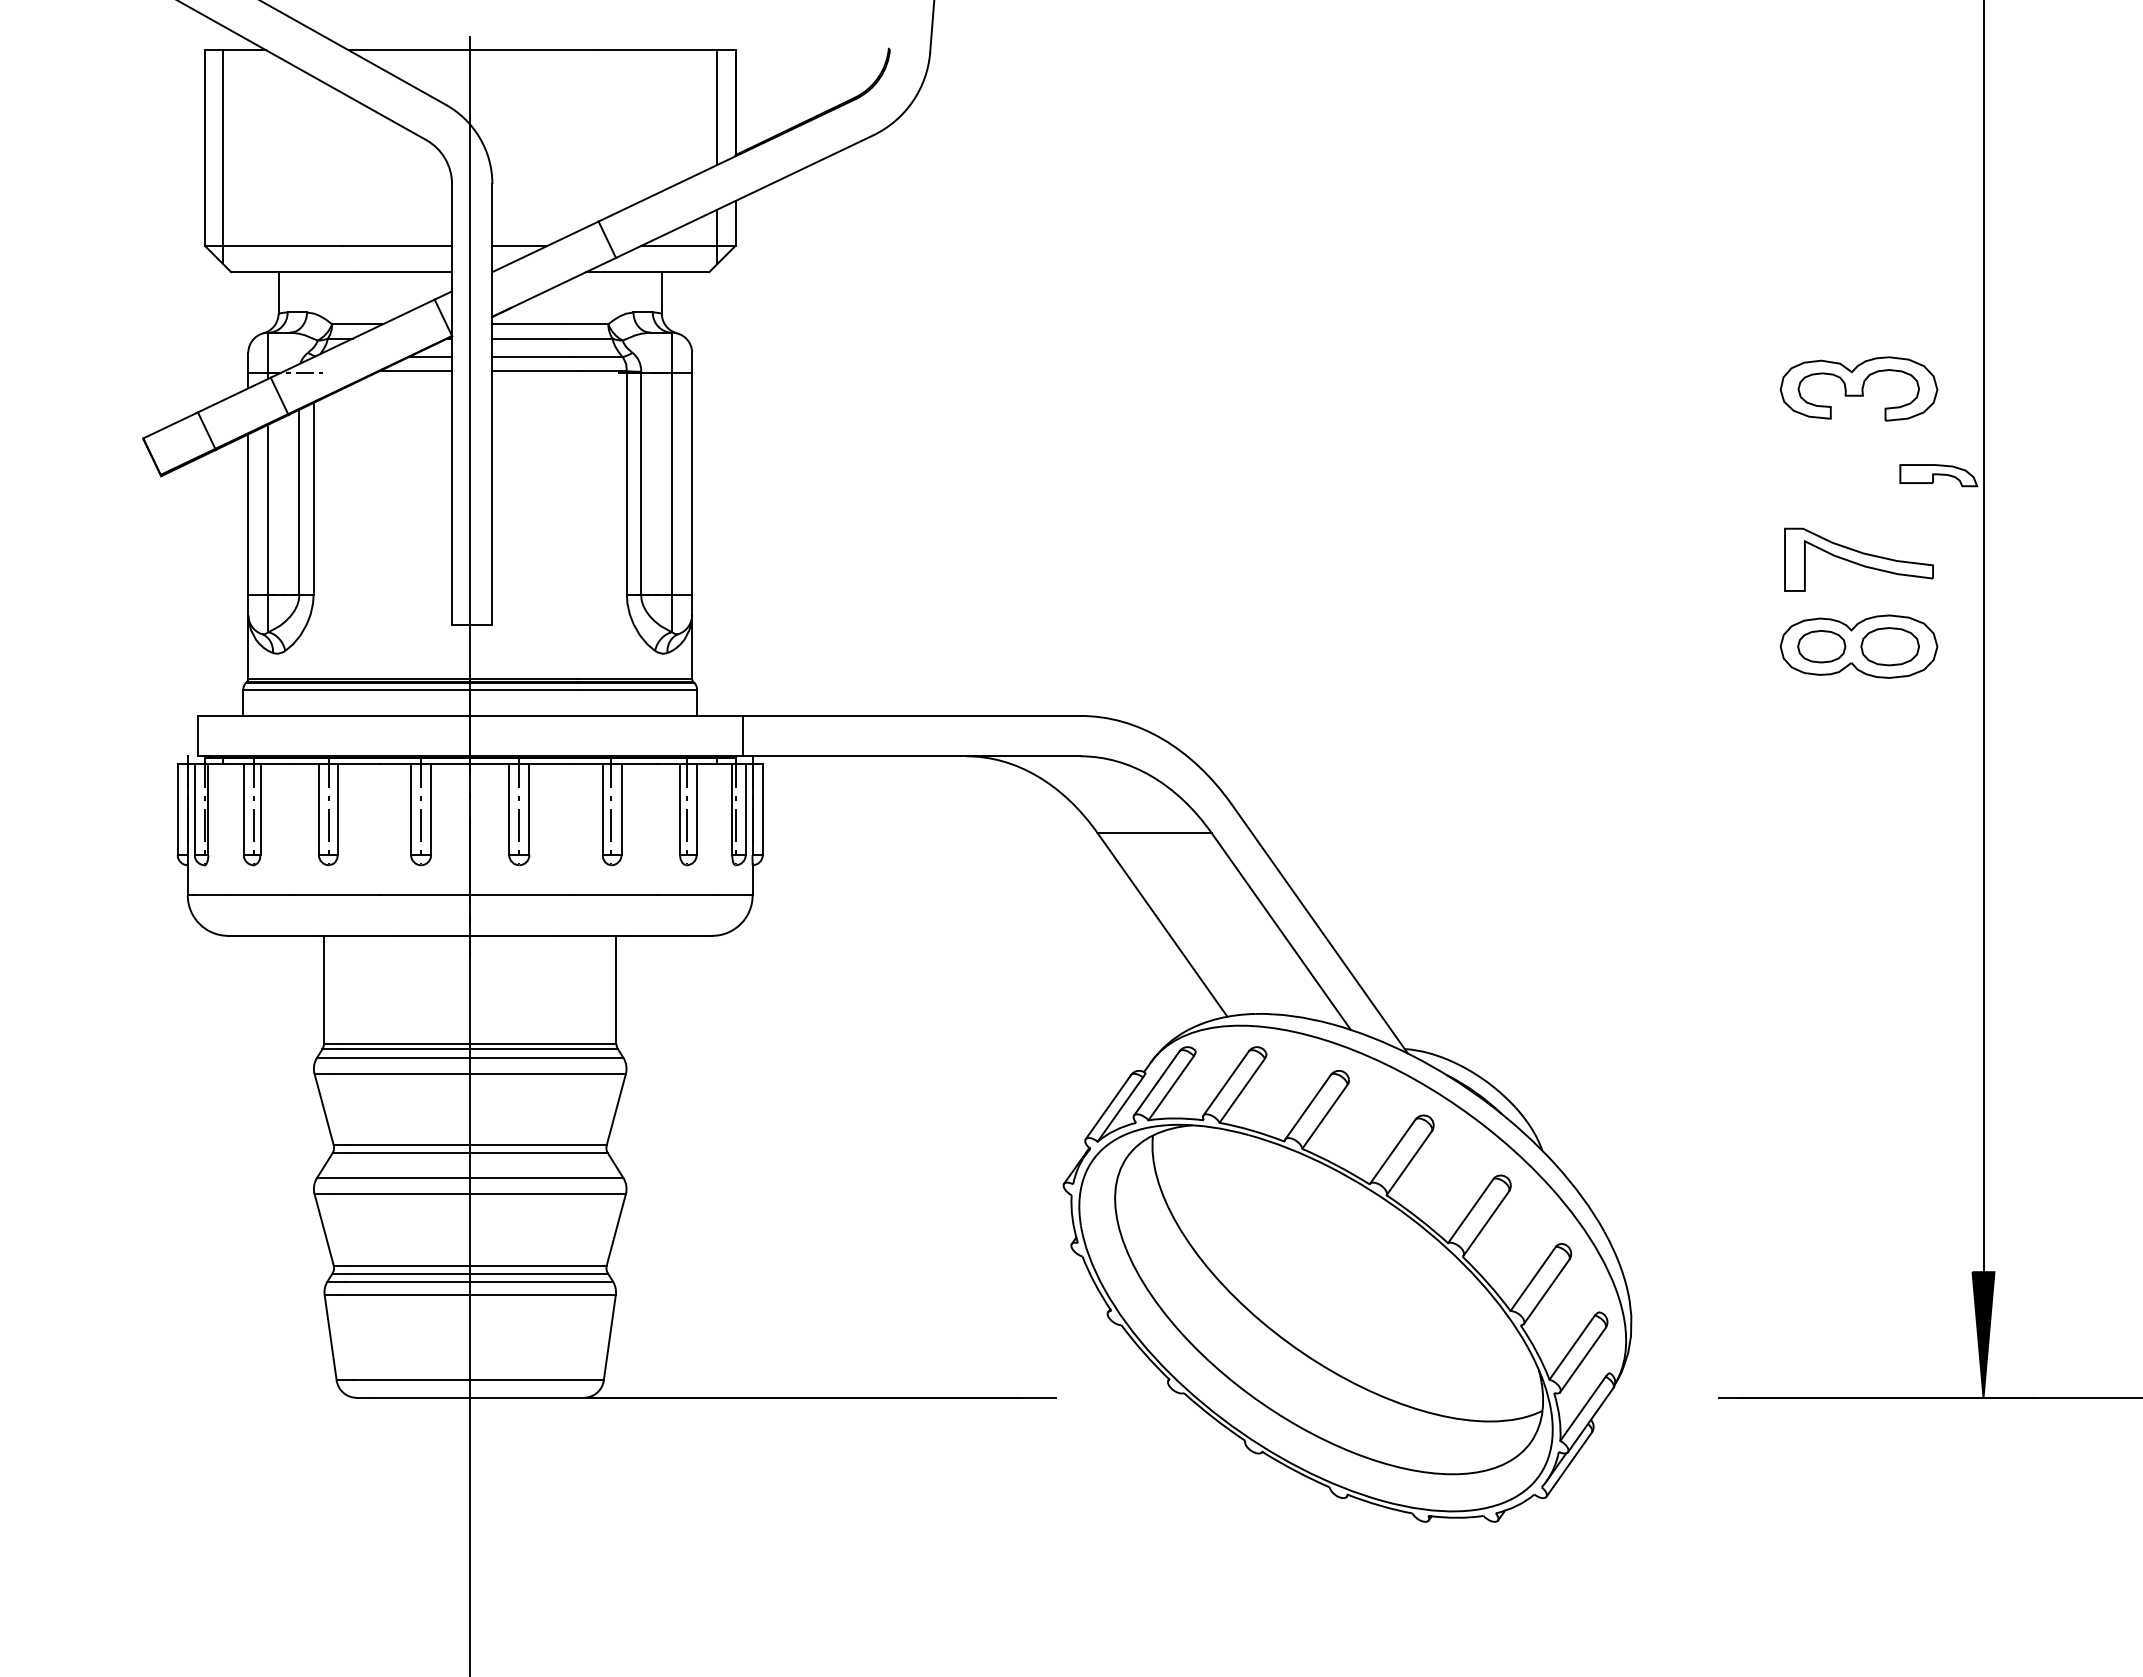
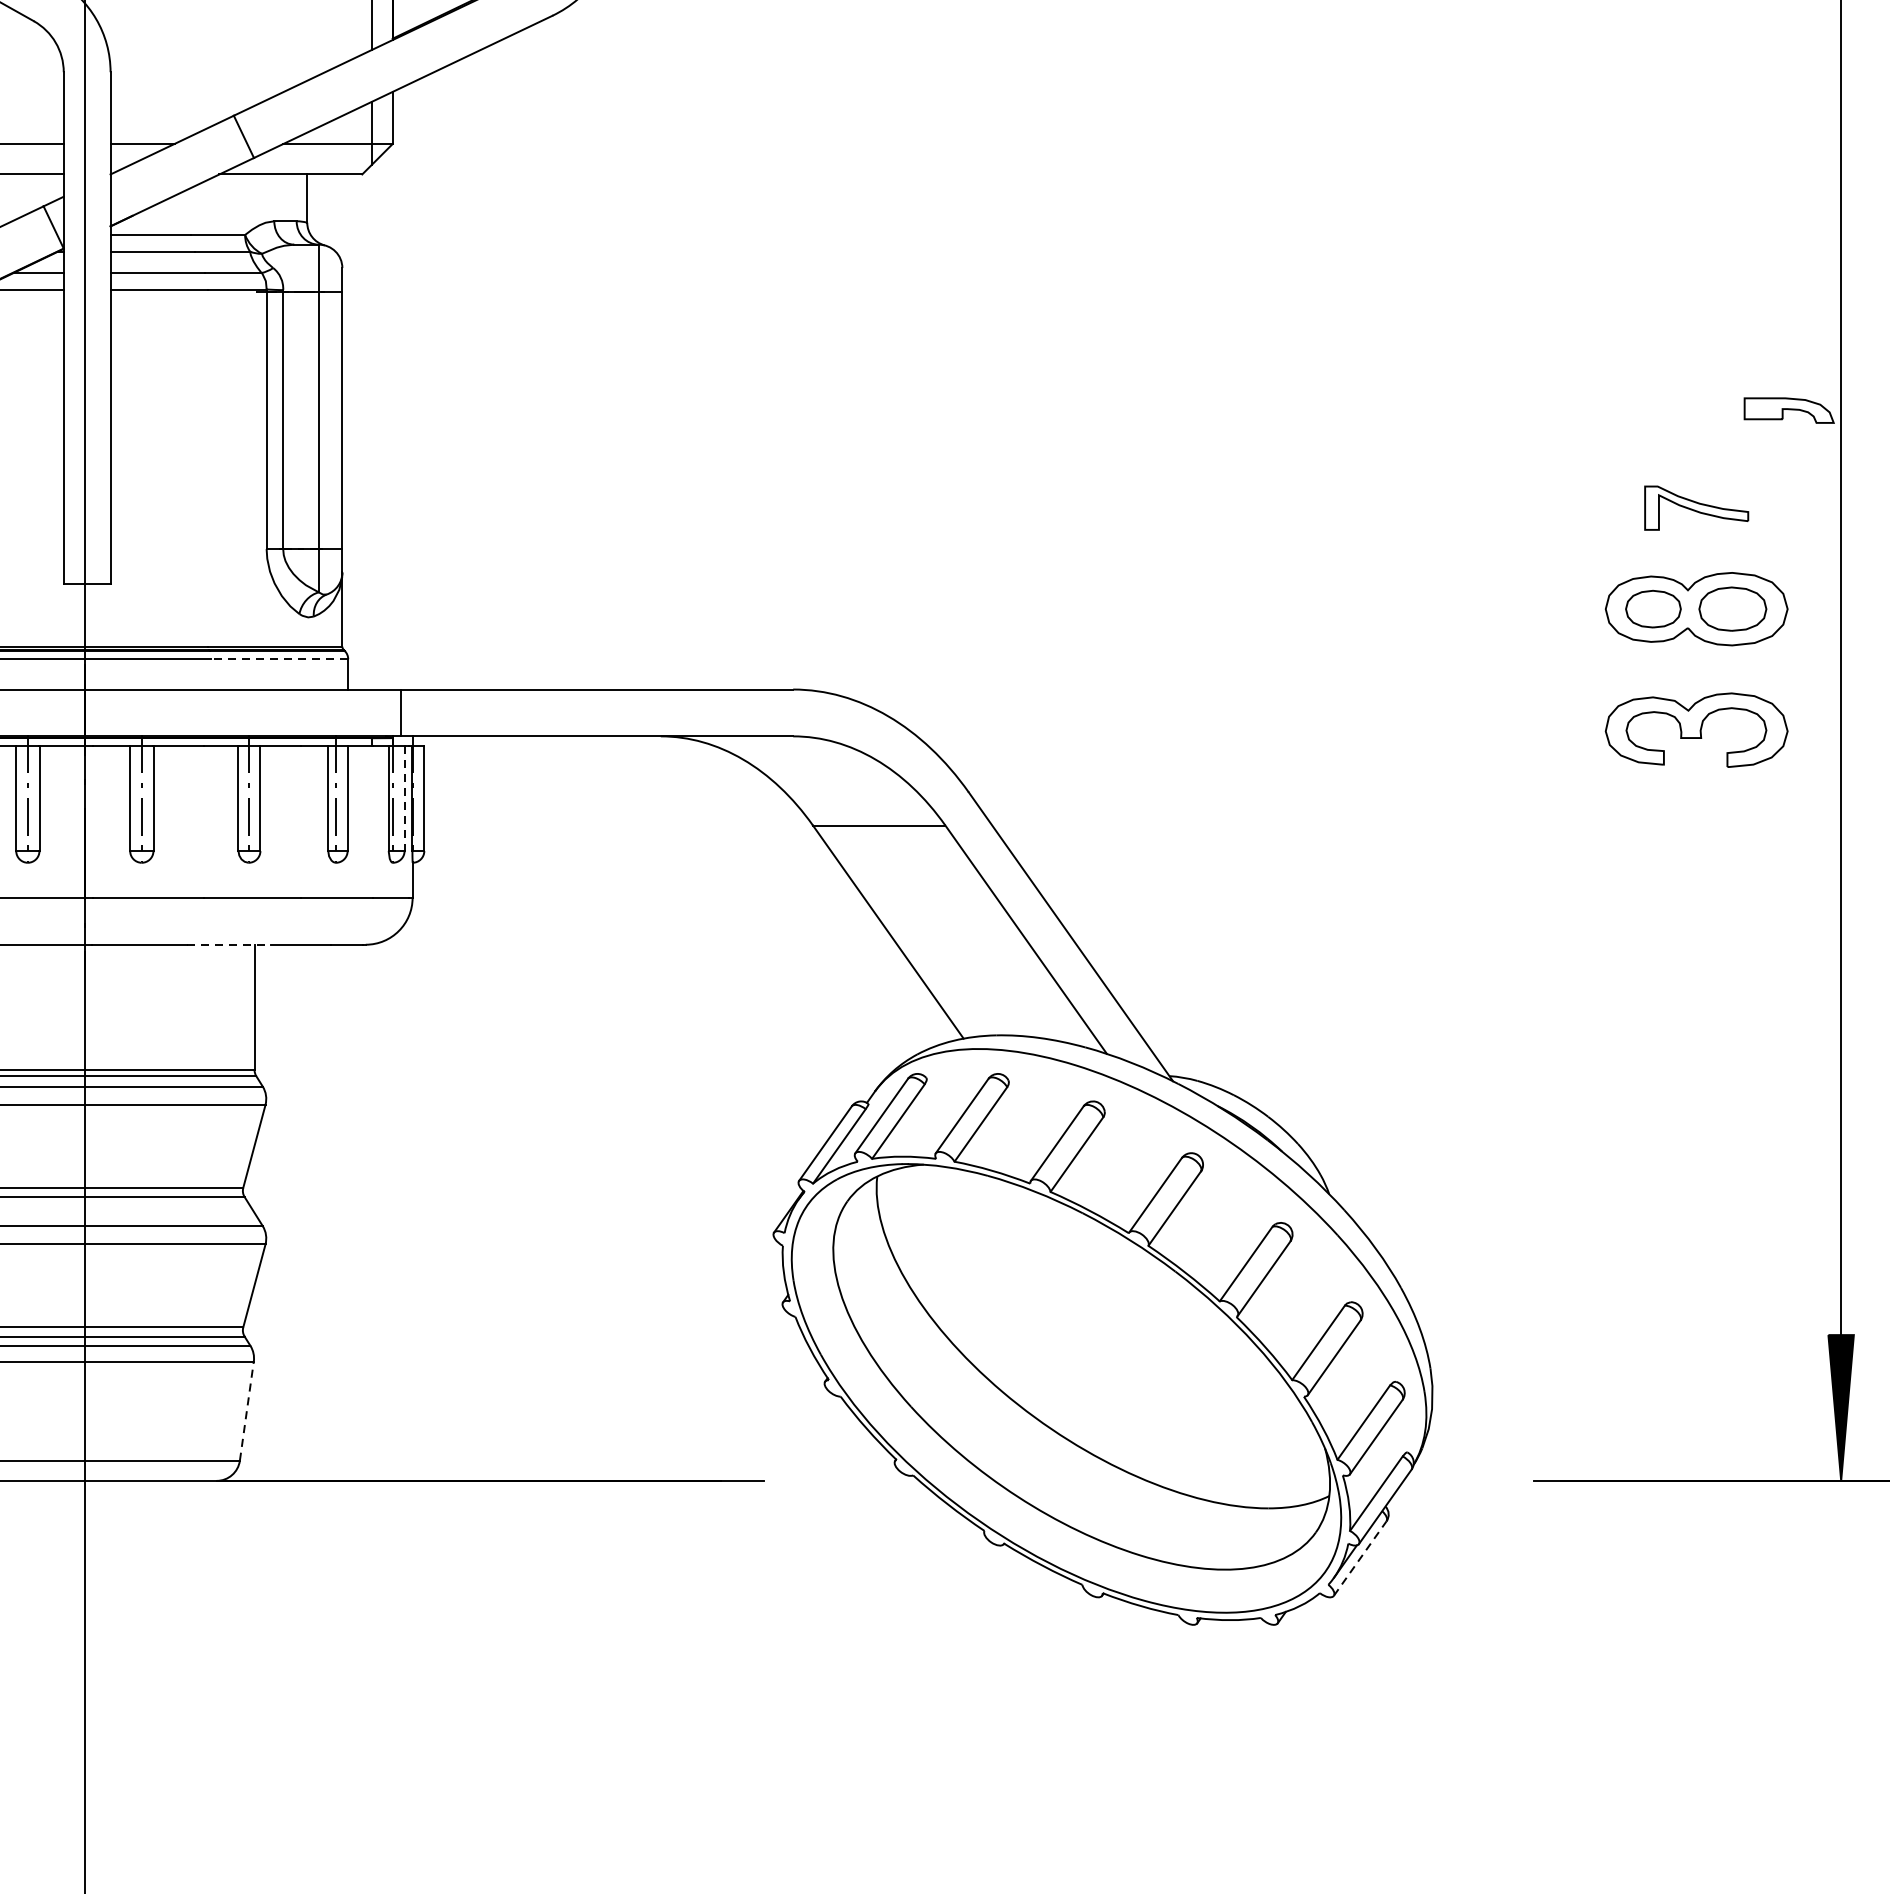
part: (1858, 388) -> (1696, 729), moved
part: (1858, 559) -> (1696, 507), size x0.6
line: (637, 689) -> (278, 658), solid -> dashed
line: (745, 810) -> (404, 799), solid -> dashed
line: (594, 935) -> (229, 944), solid -> dashed
line: (609, 1337) -> (246, 1410), solid -> dashed
line: (1569, 1464) -> (1360, 1558), solid -> dashed

